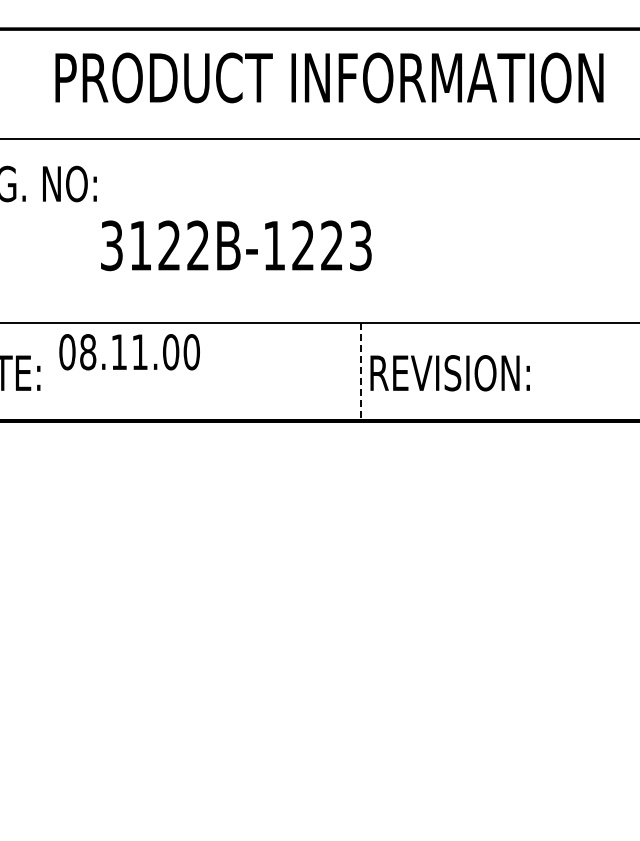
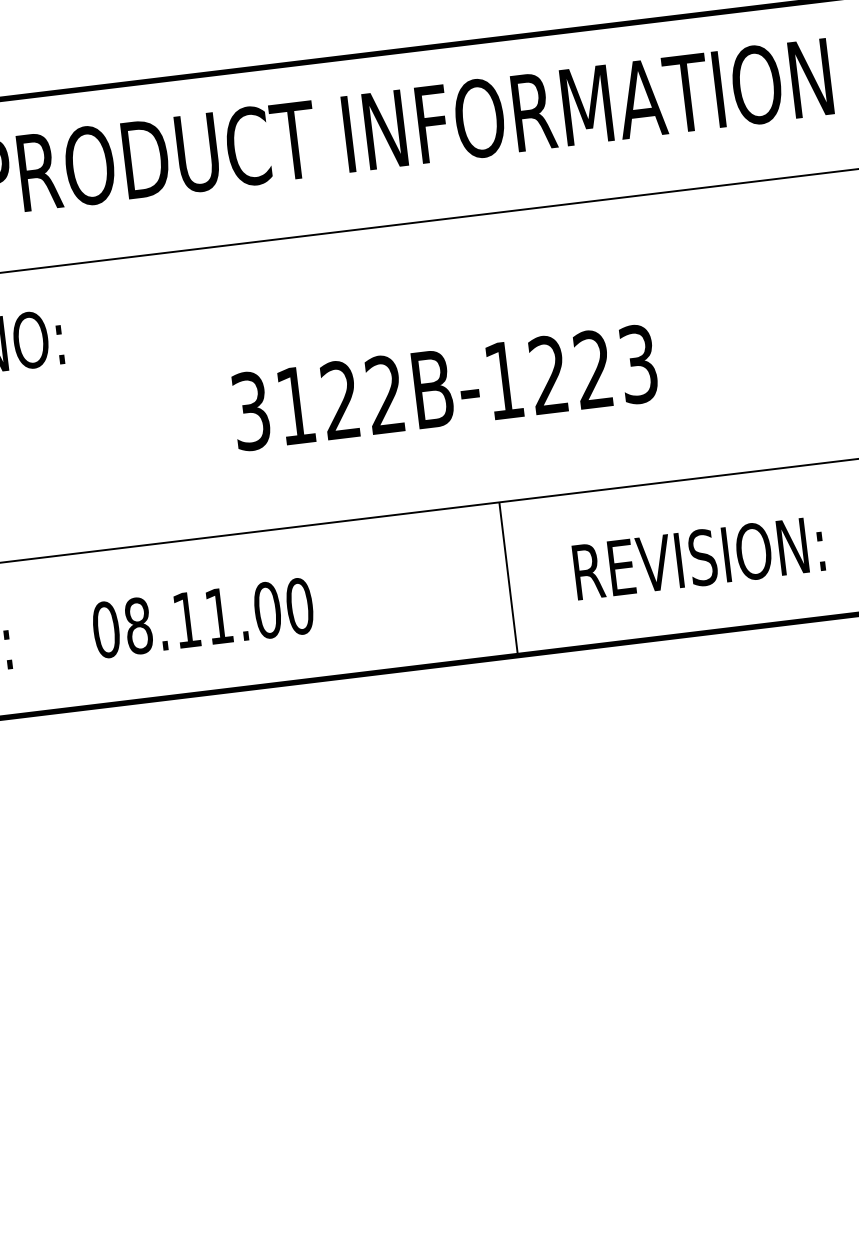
text: (236, 245) -> (444, 387), moved
text: (129, 352) -> (202, 618), moved
line: (361, 371) -> (509, 578), dashed -> solid
text: (449, 373) -> (697, 558), moved

